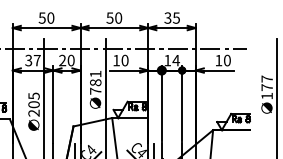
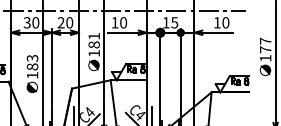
text: (36, 60) -> (35, 22), 37 -> 30
text: (175, 60) -> (174, 22), 14 -> 15
text: (95, 90) -> (94, 52), 781 -> 181
text: (33, 104) -> (32, 66), 205 -> 183

